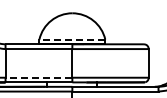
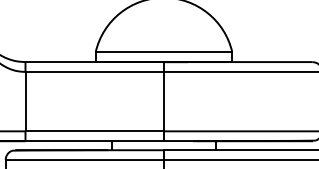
line: (72, 39) -> (164, 52), dashed -> solid
line: (38, 77) -> (93, 130), dashed -> solid

